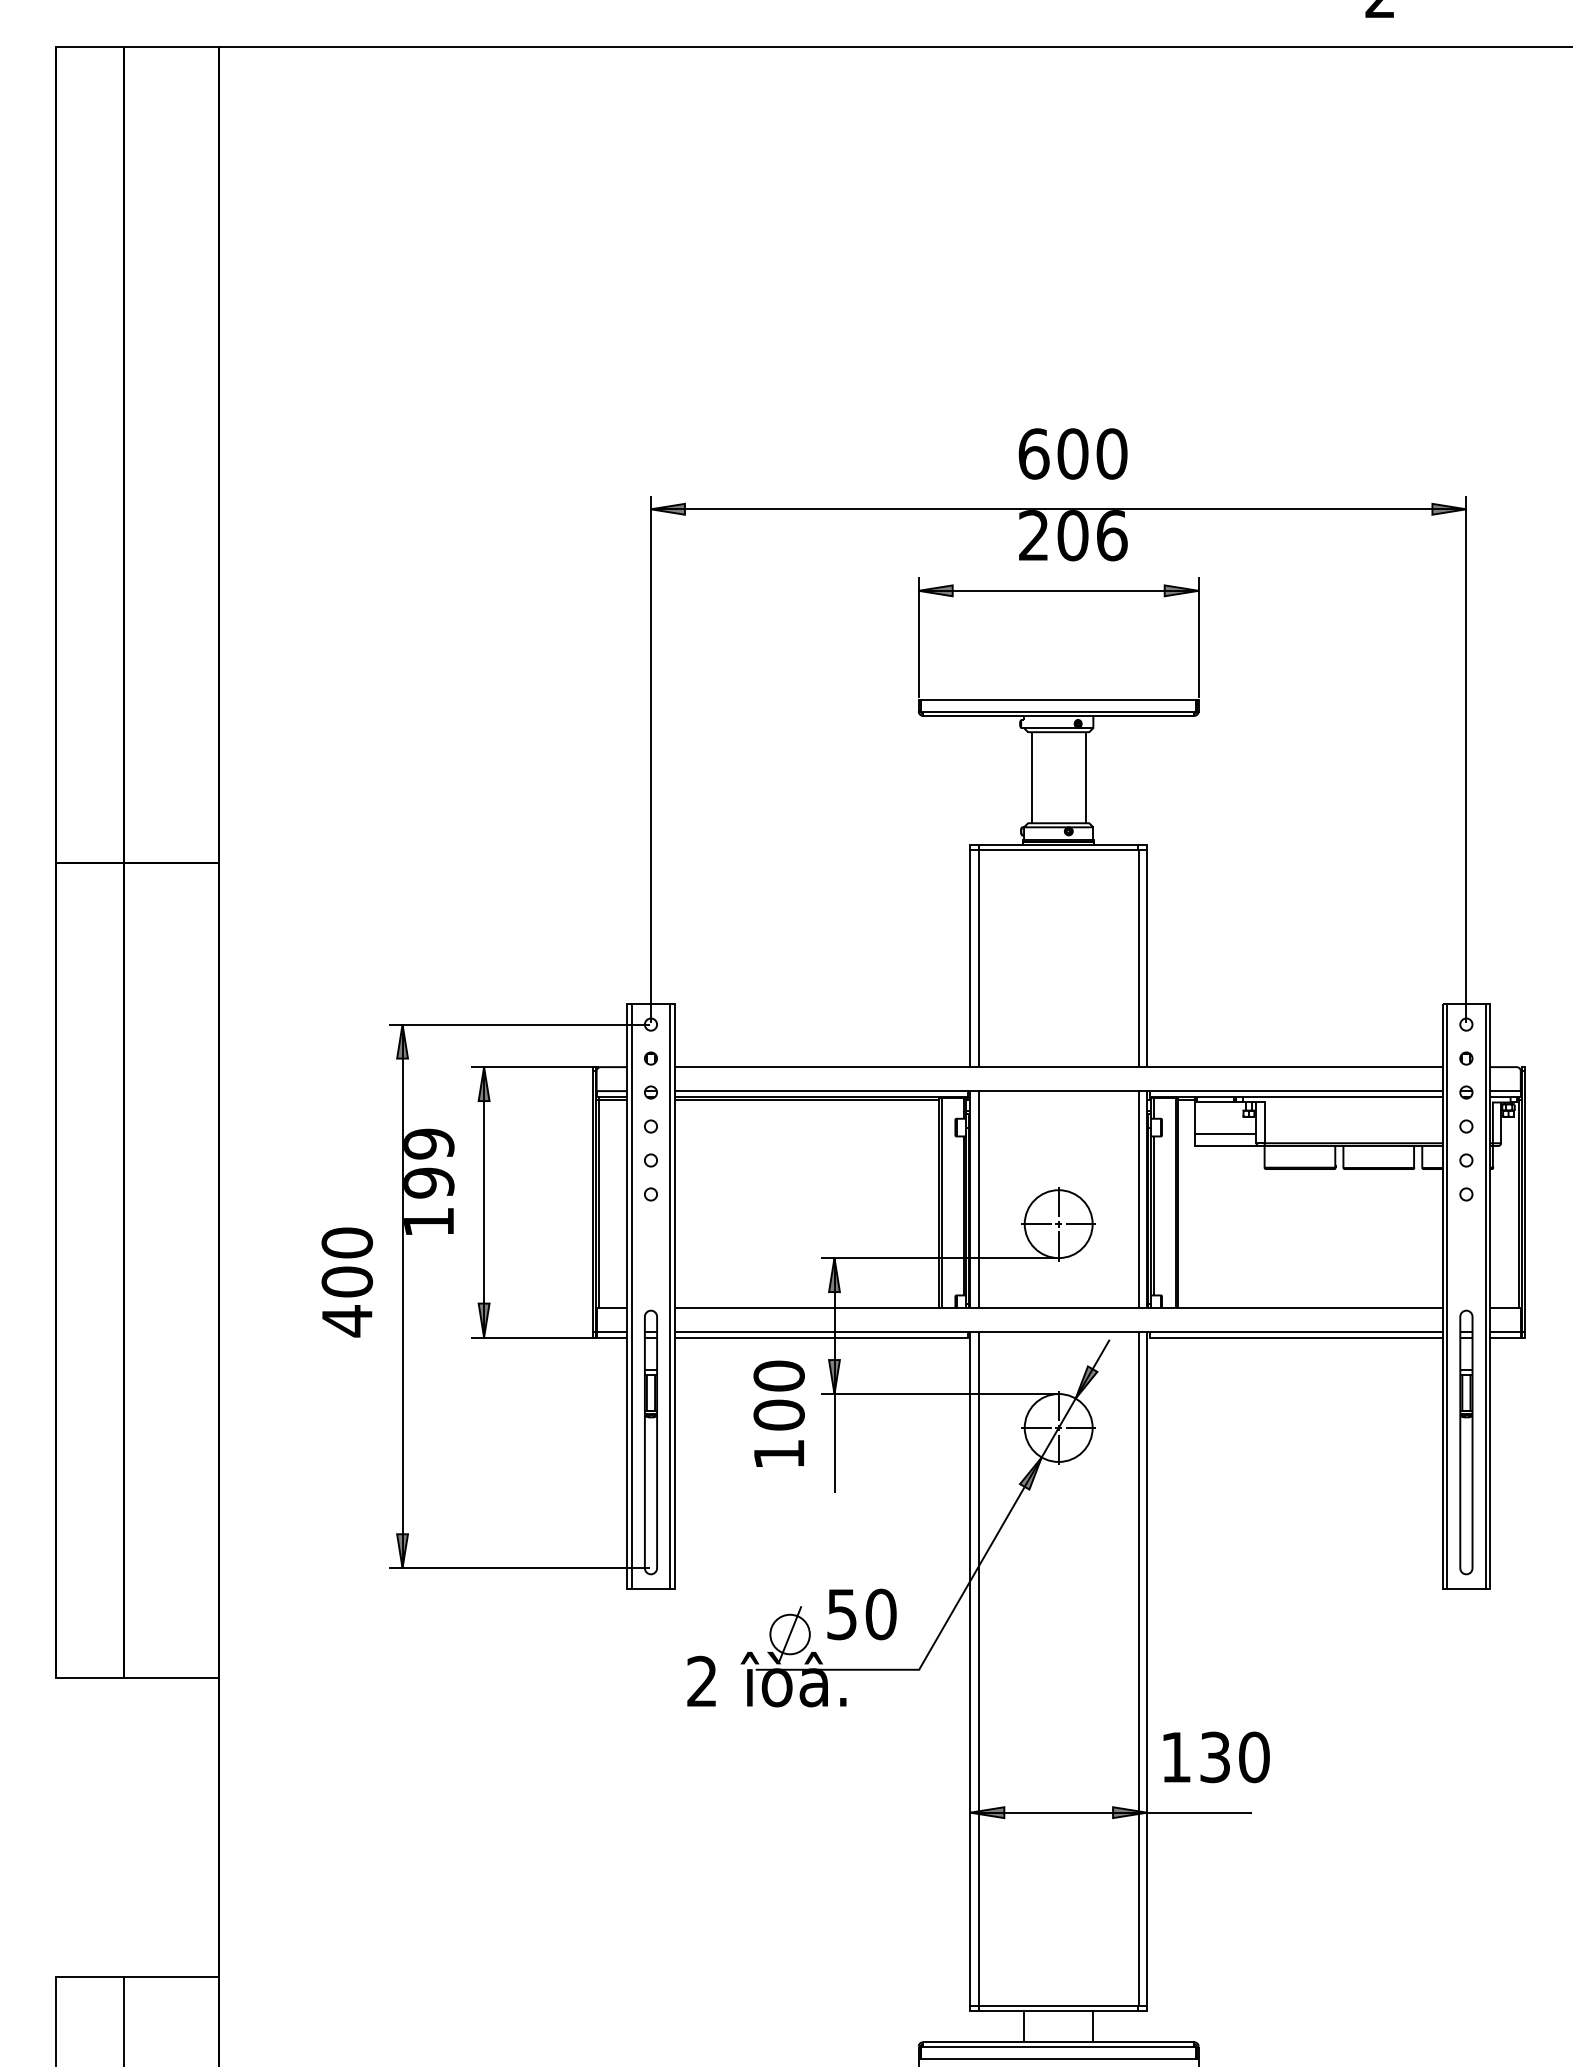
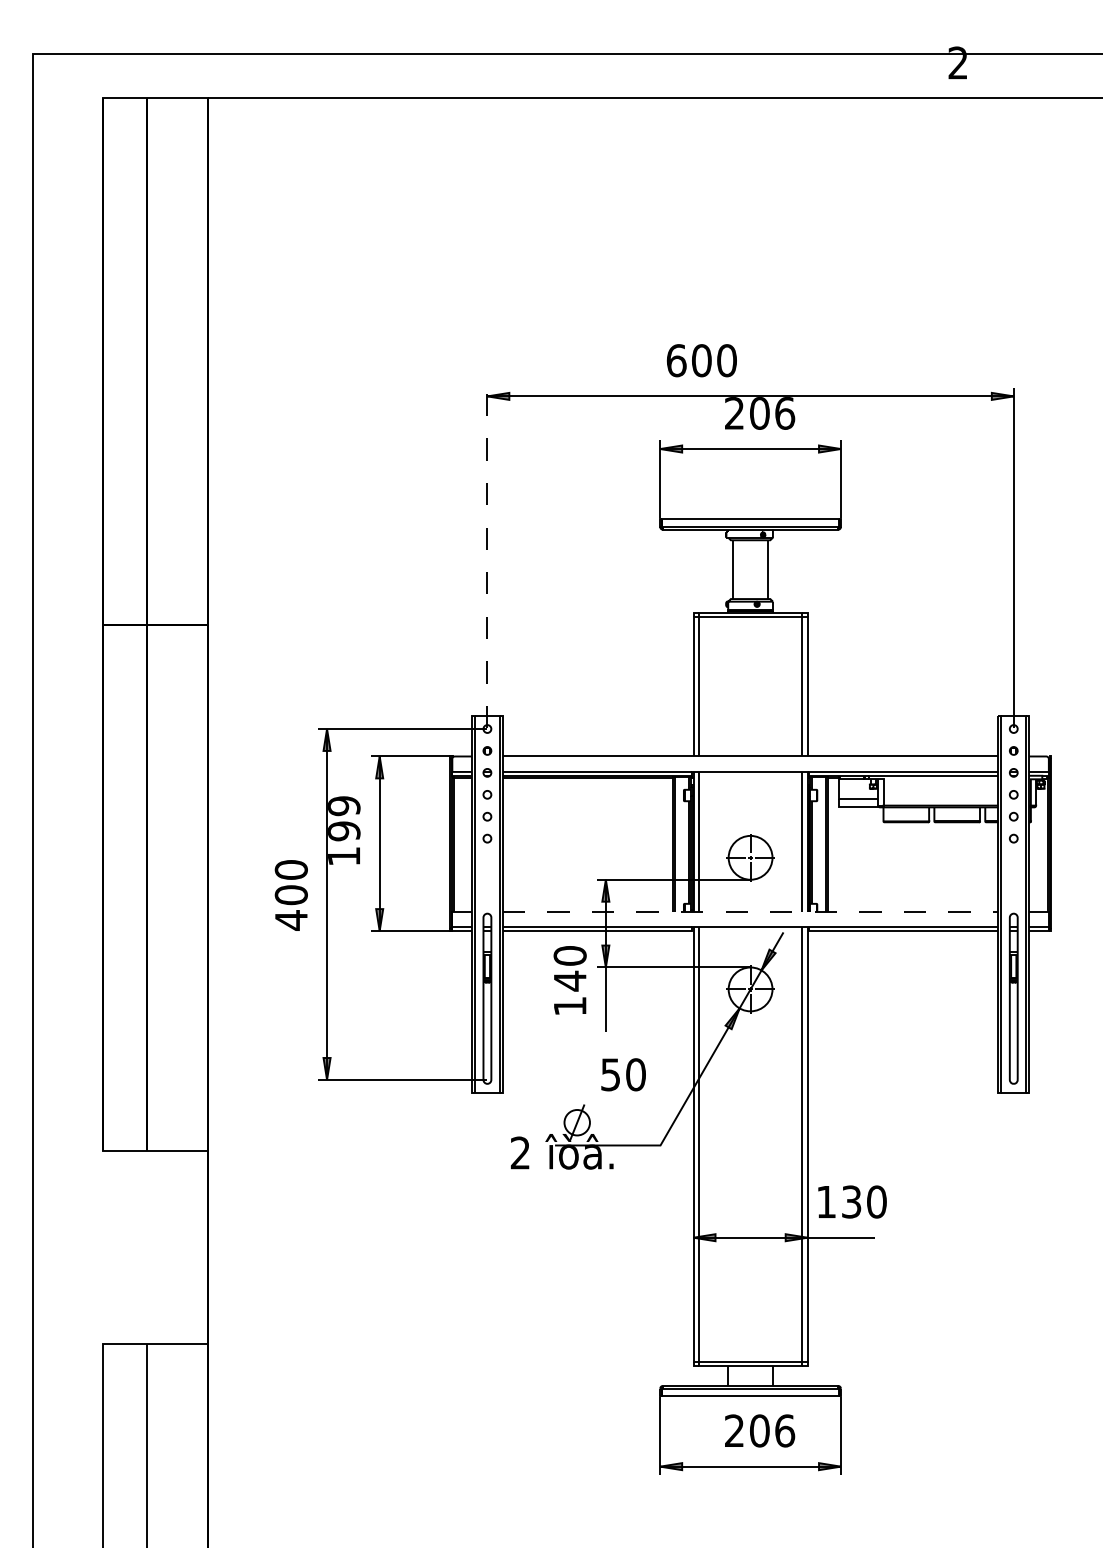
text: (1072, 453) -> (701, 360), moved
line: (651, 758) -> (487, 557), solid -> dashed
line: (1058, 1307) -> (750, 911), solid -> dashed
text: (778, 1414) -> (569, 980), 100 -> 140
text: (861, 1614) -> (623, 1074), moved

